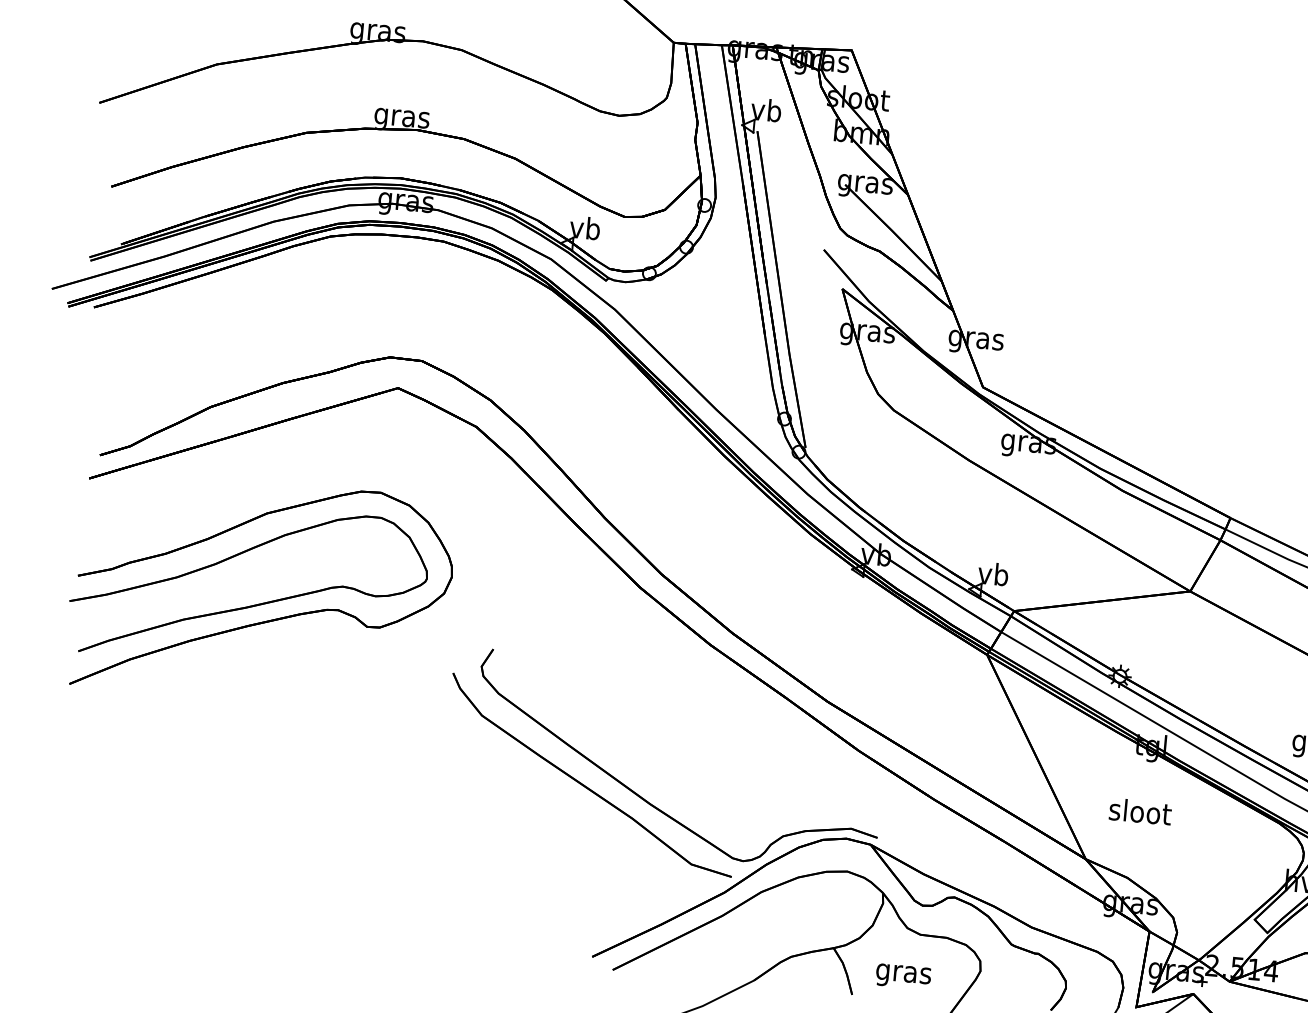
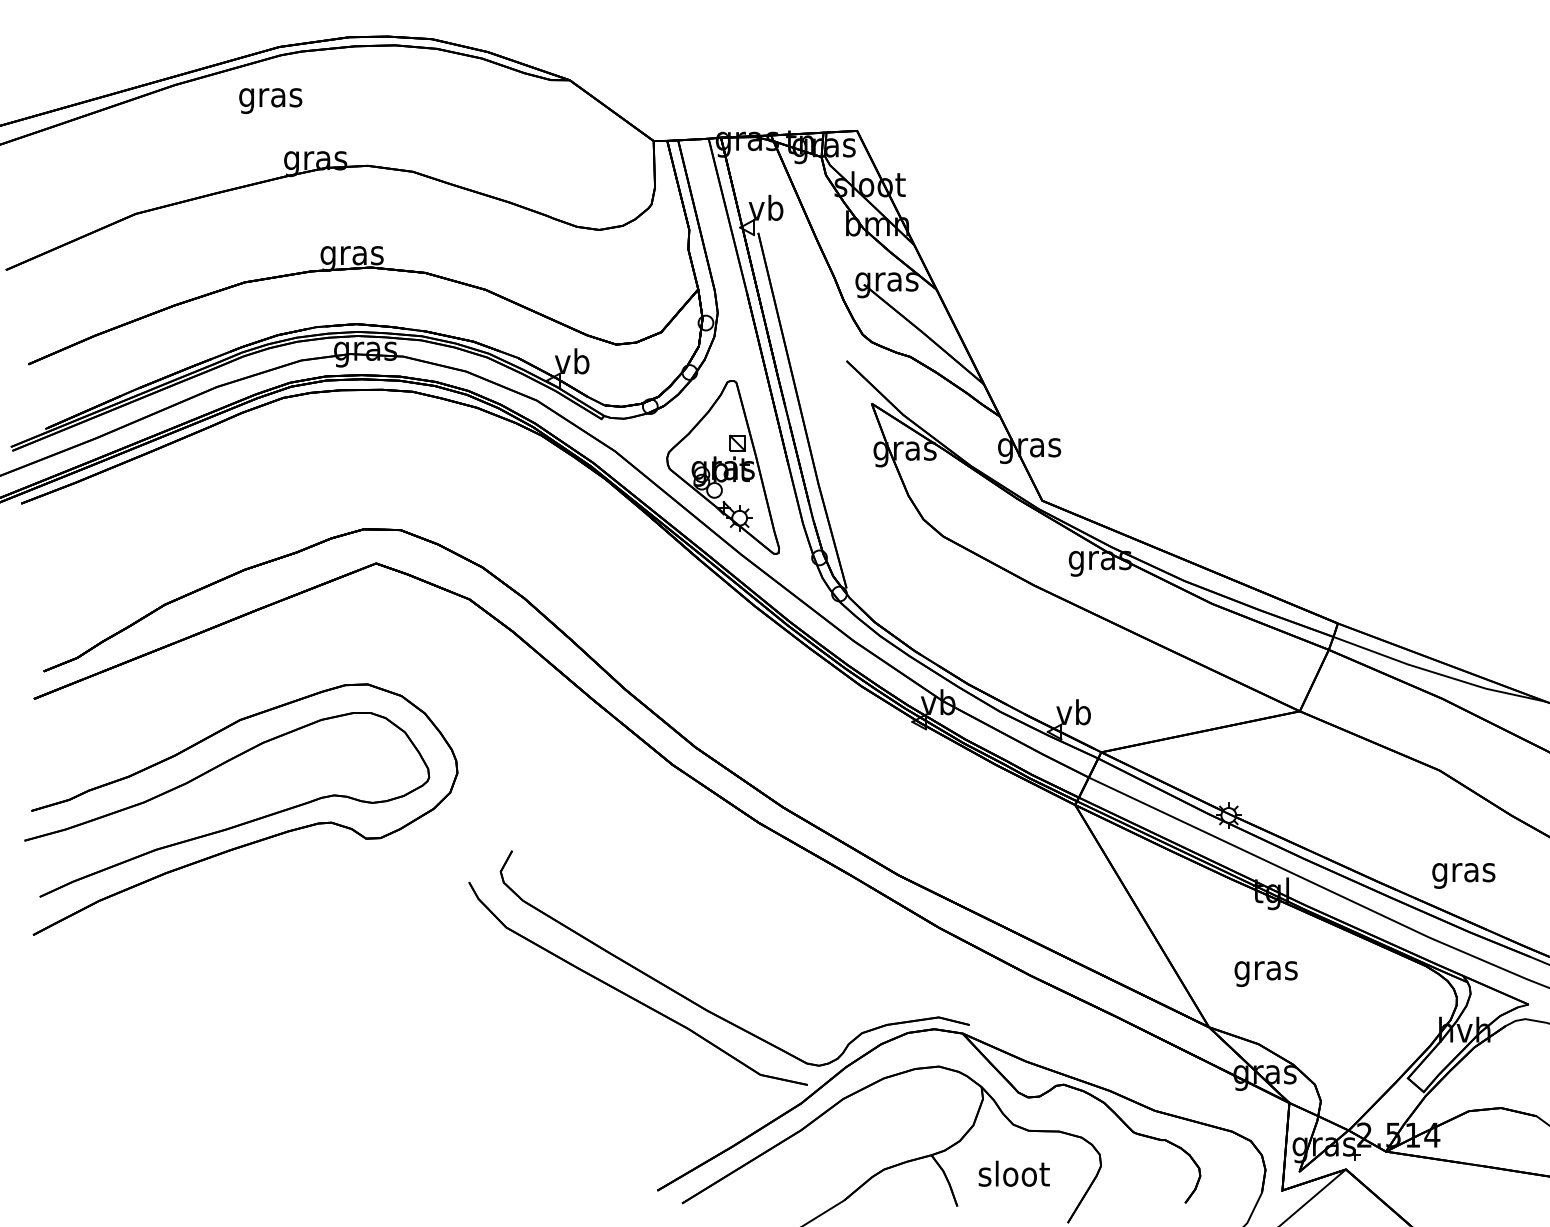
part: (707, 332) -> (722, 467), added
text: (1140, 814) -> (1266, 970), sloot -> gras
text: (903, 973) -> (1013, 1176), gras -> sloot

